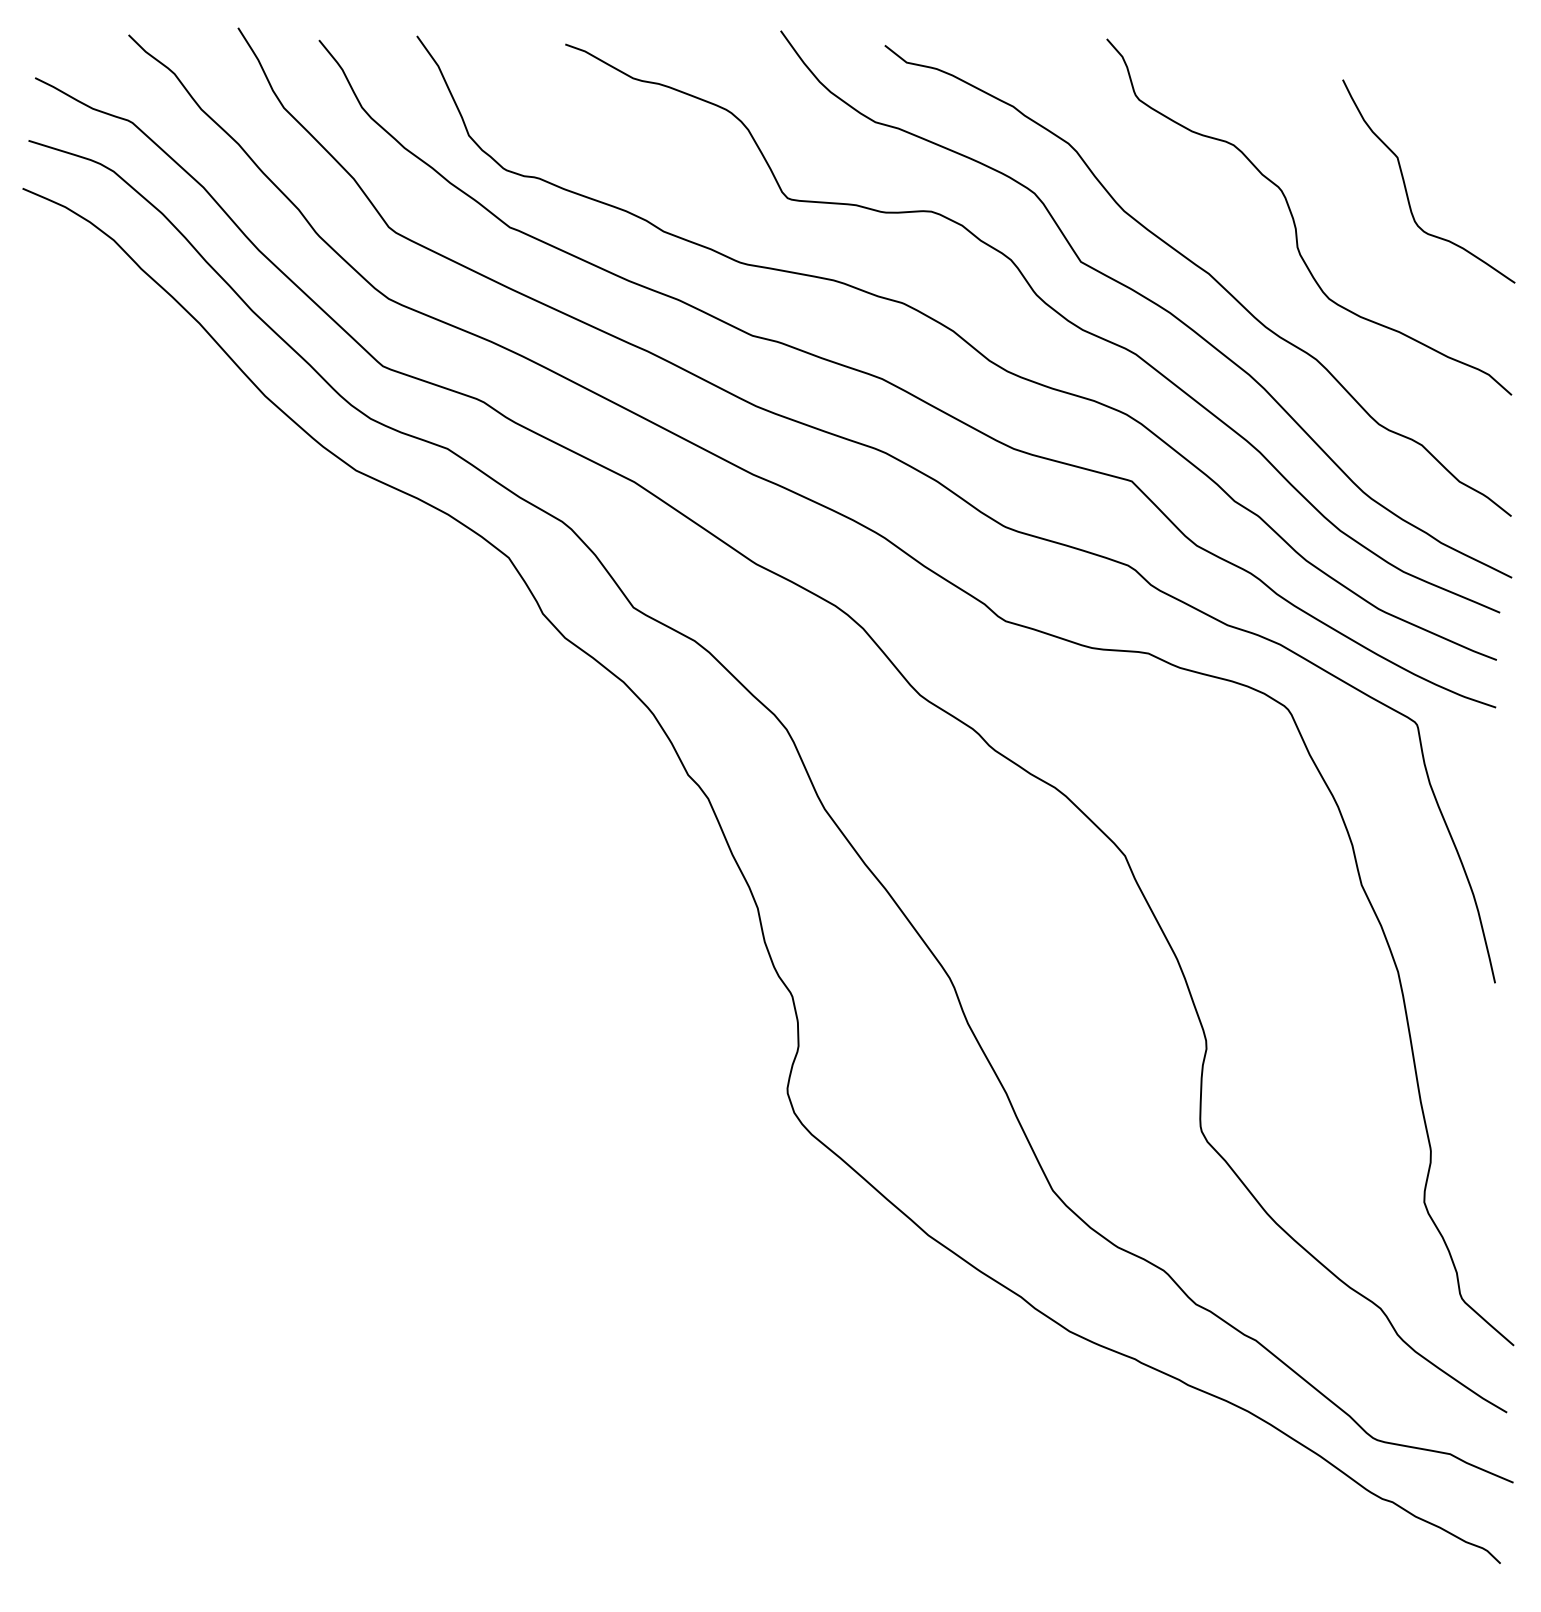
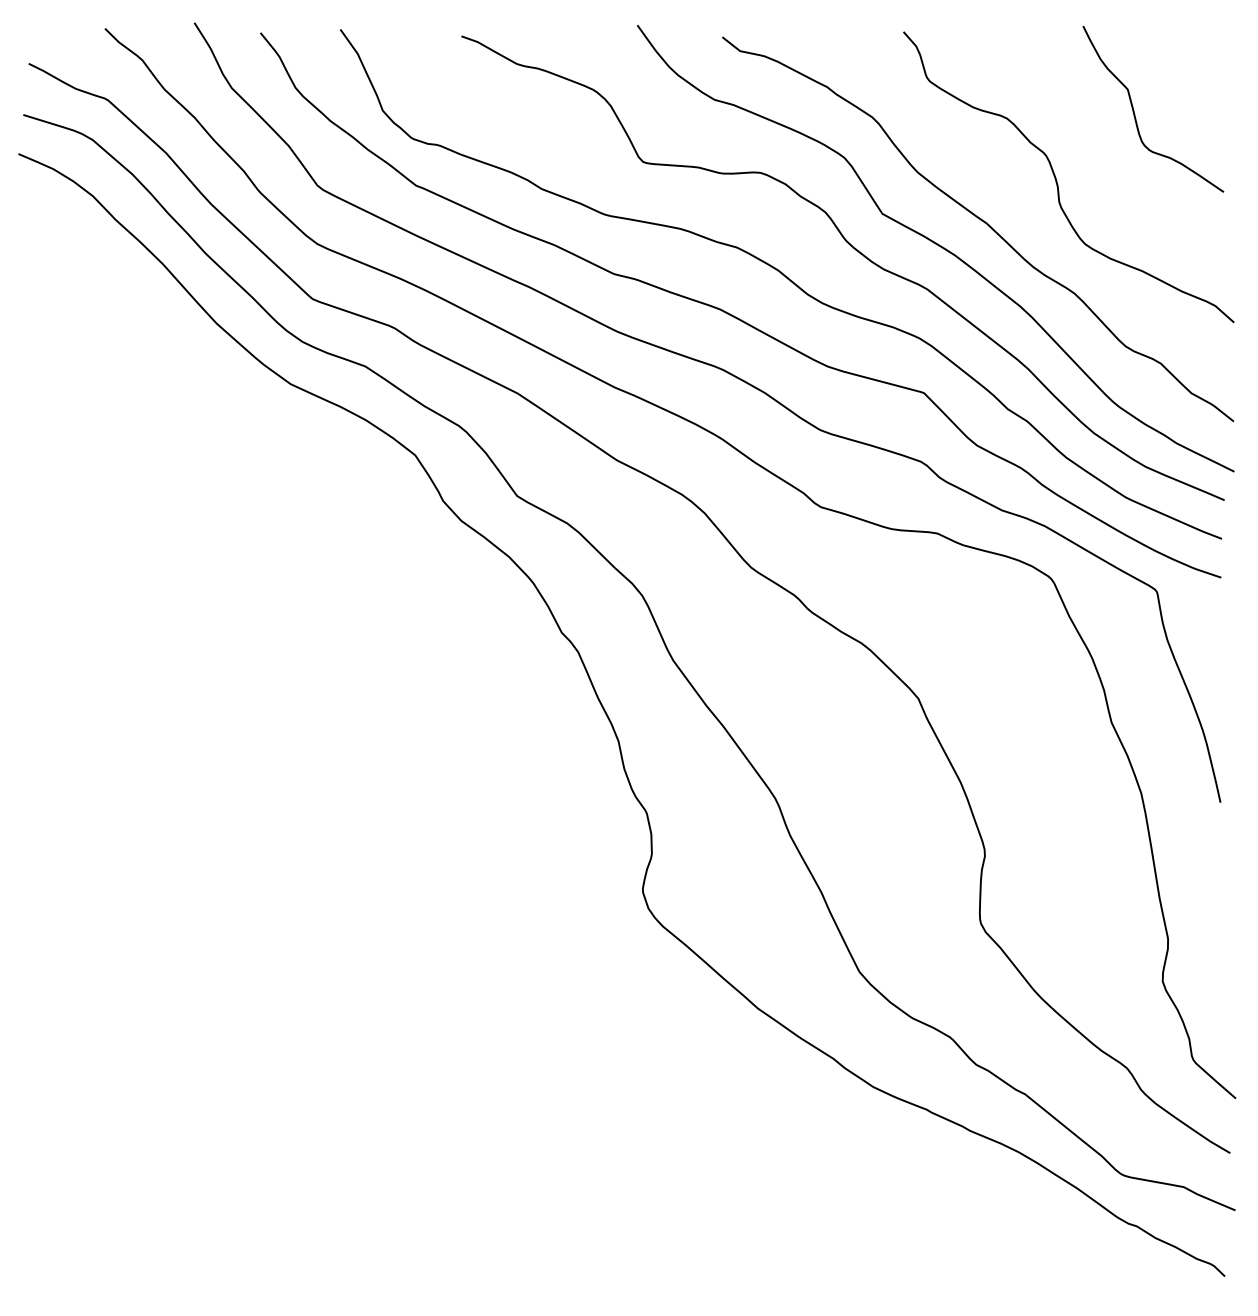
curve: (1406, 187) -> (1135, 114), moved

